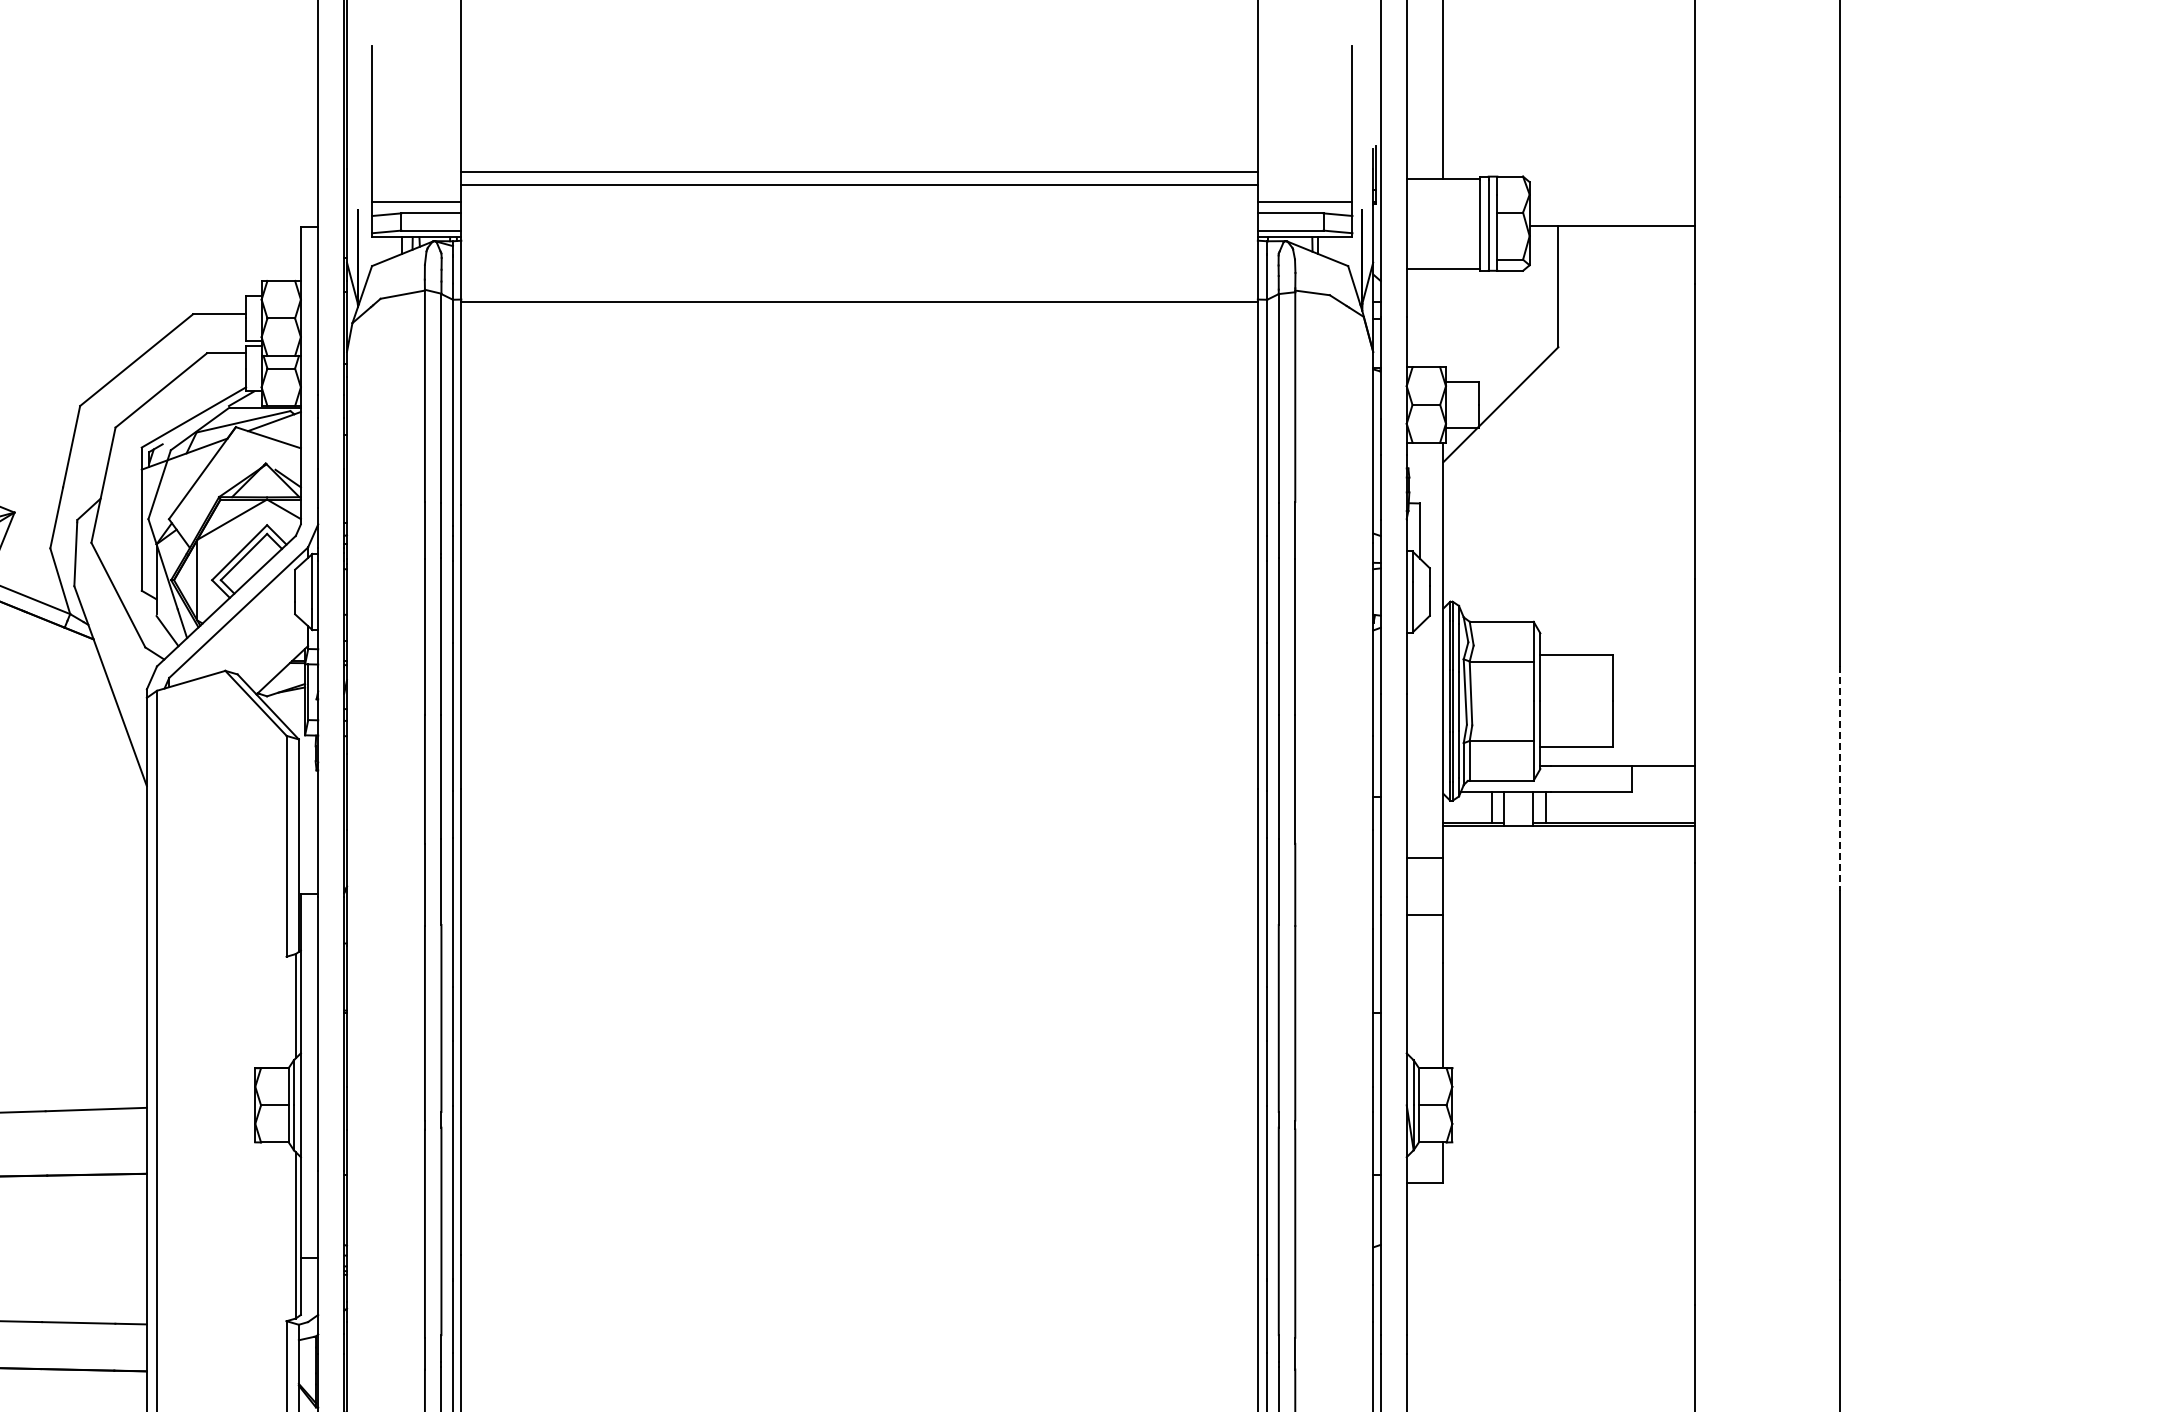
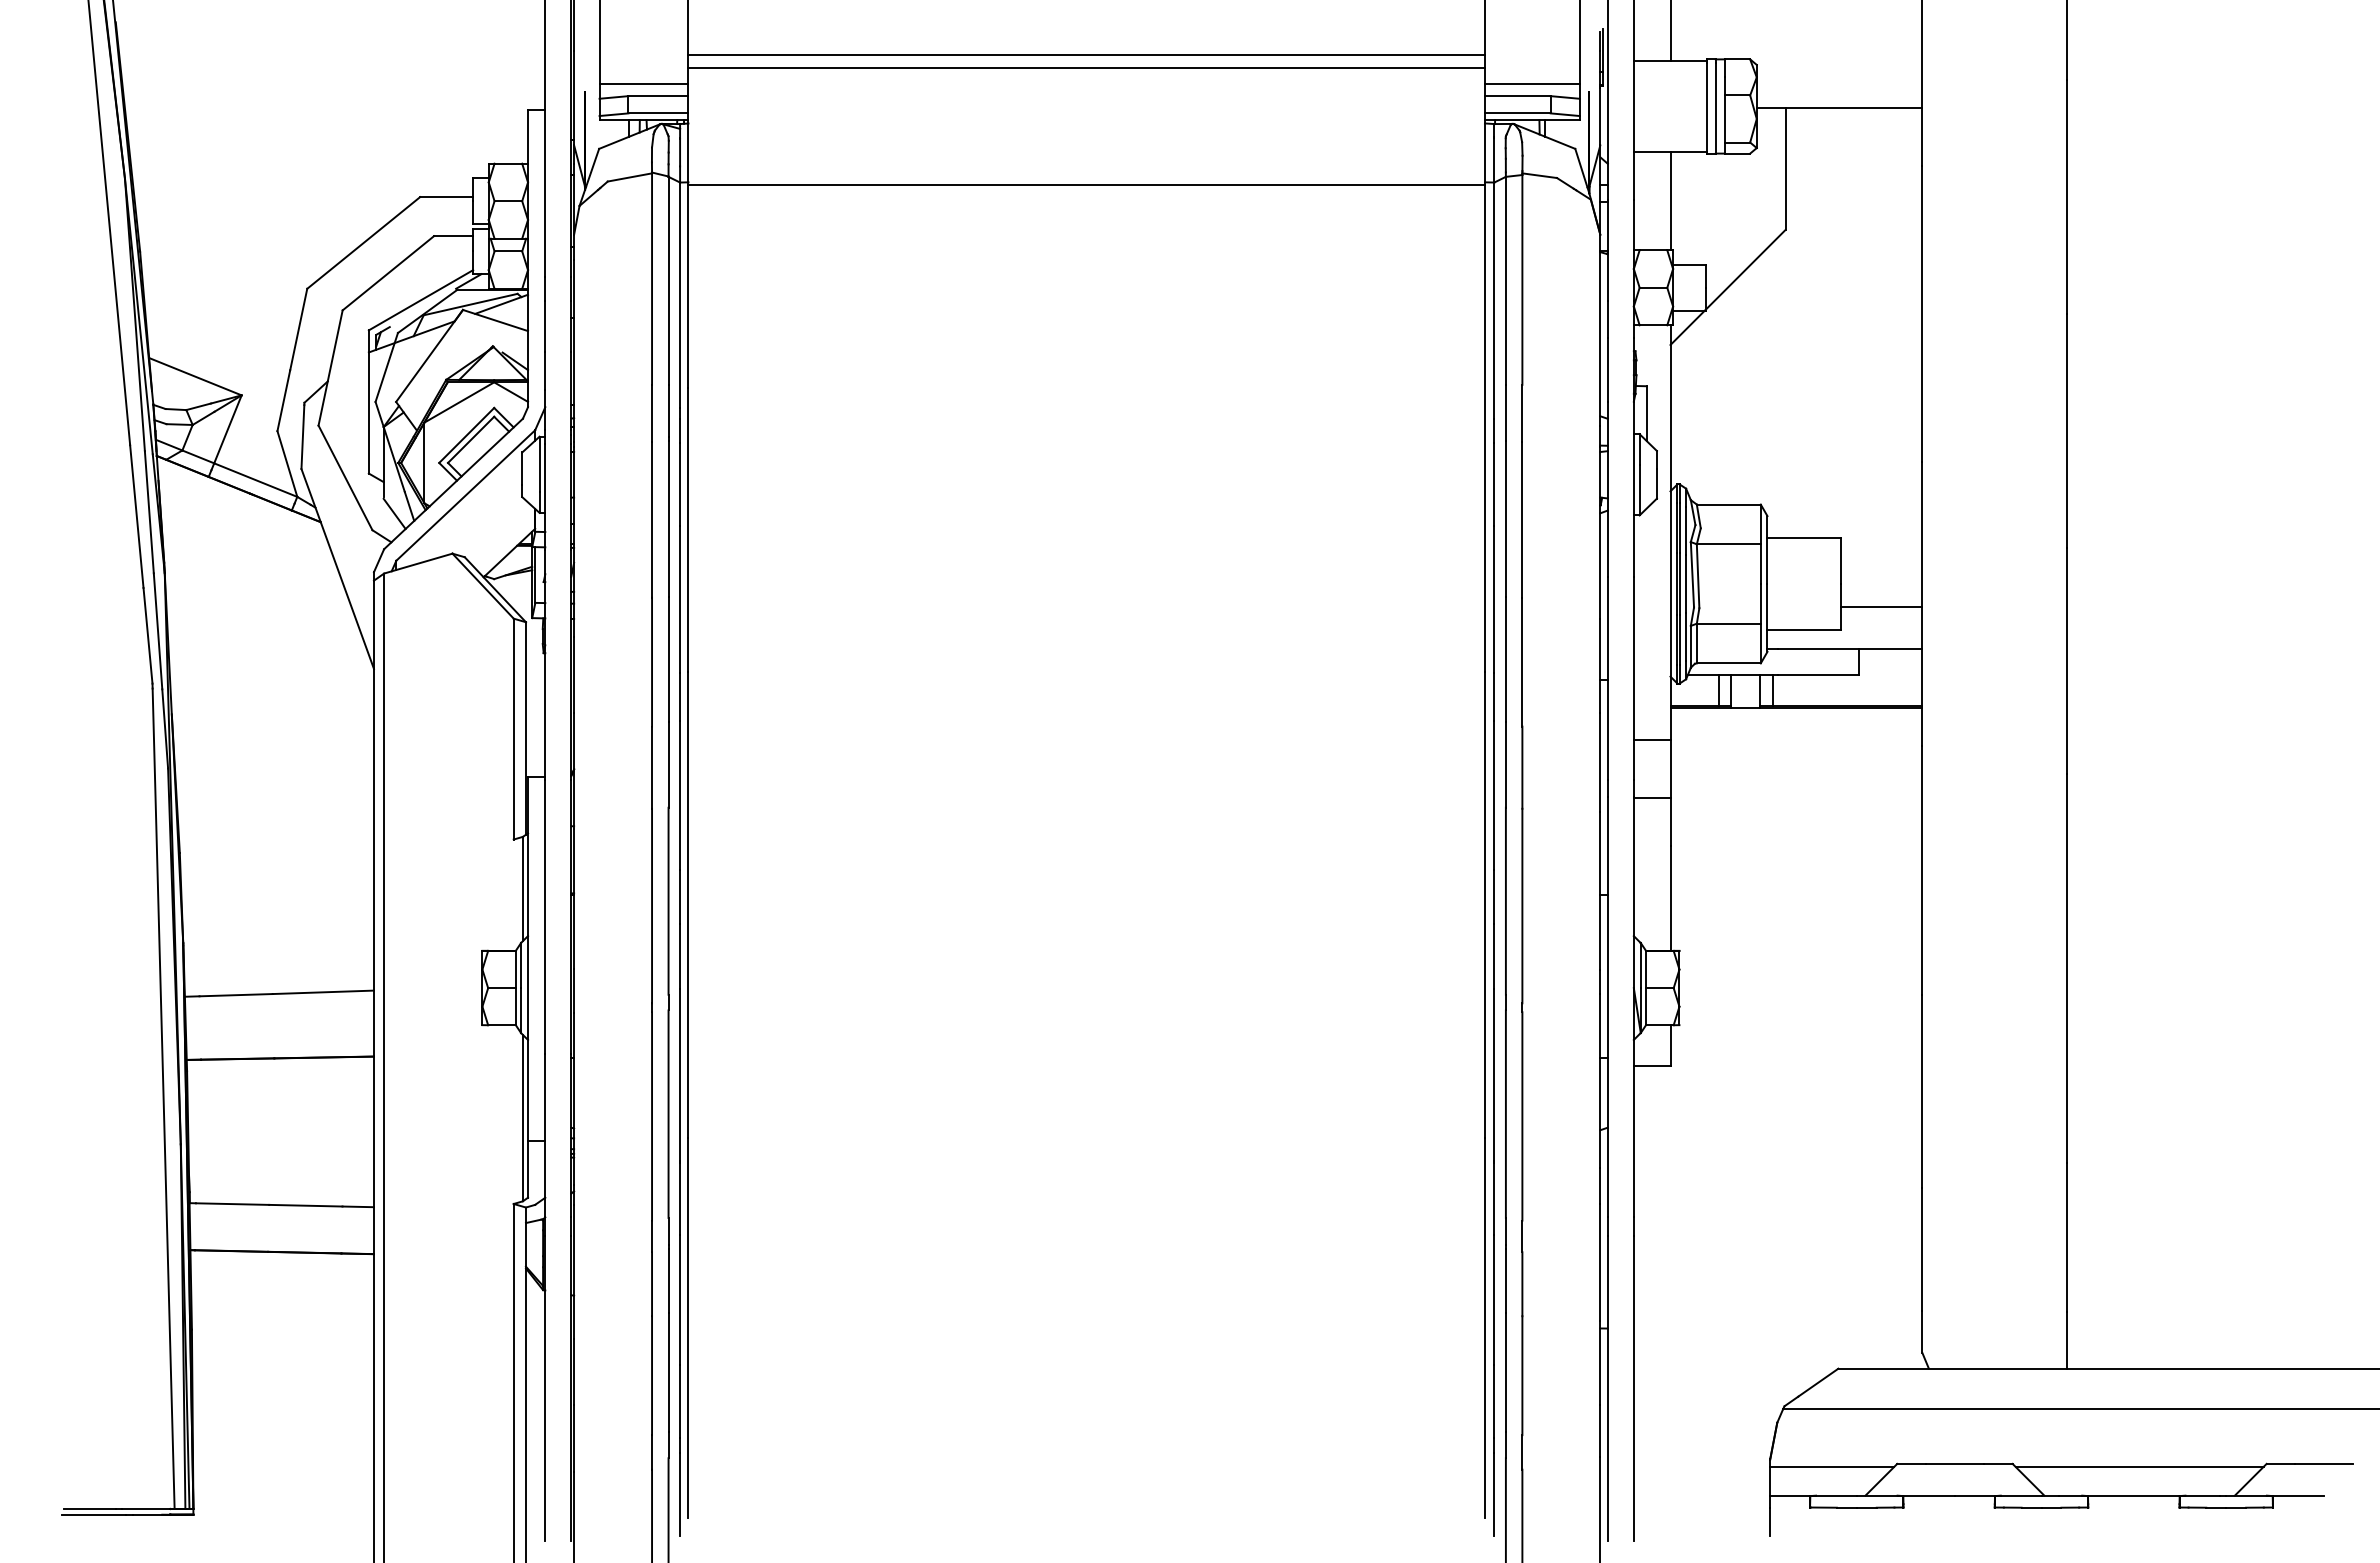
line: (1443, 317) -> (1670, 200), added
line: (1654, 723) -> (1881, 606), added
line: (1839, 777) -> (2066, 660), dashed -> solid

